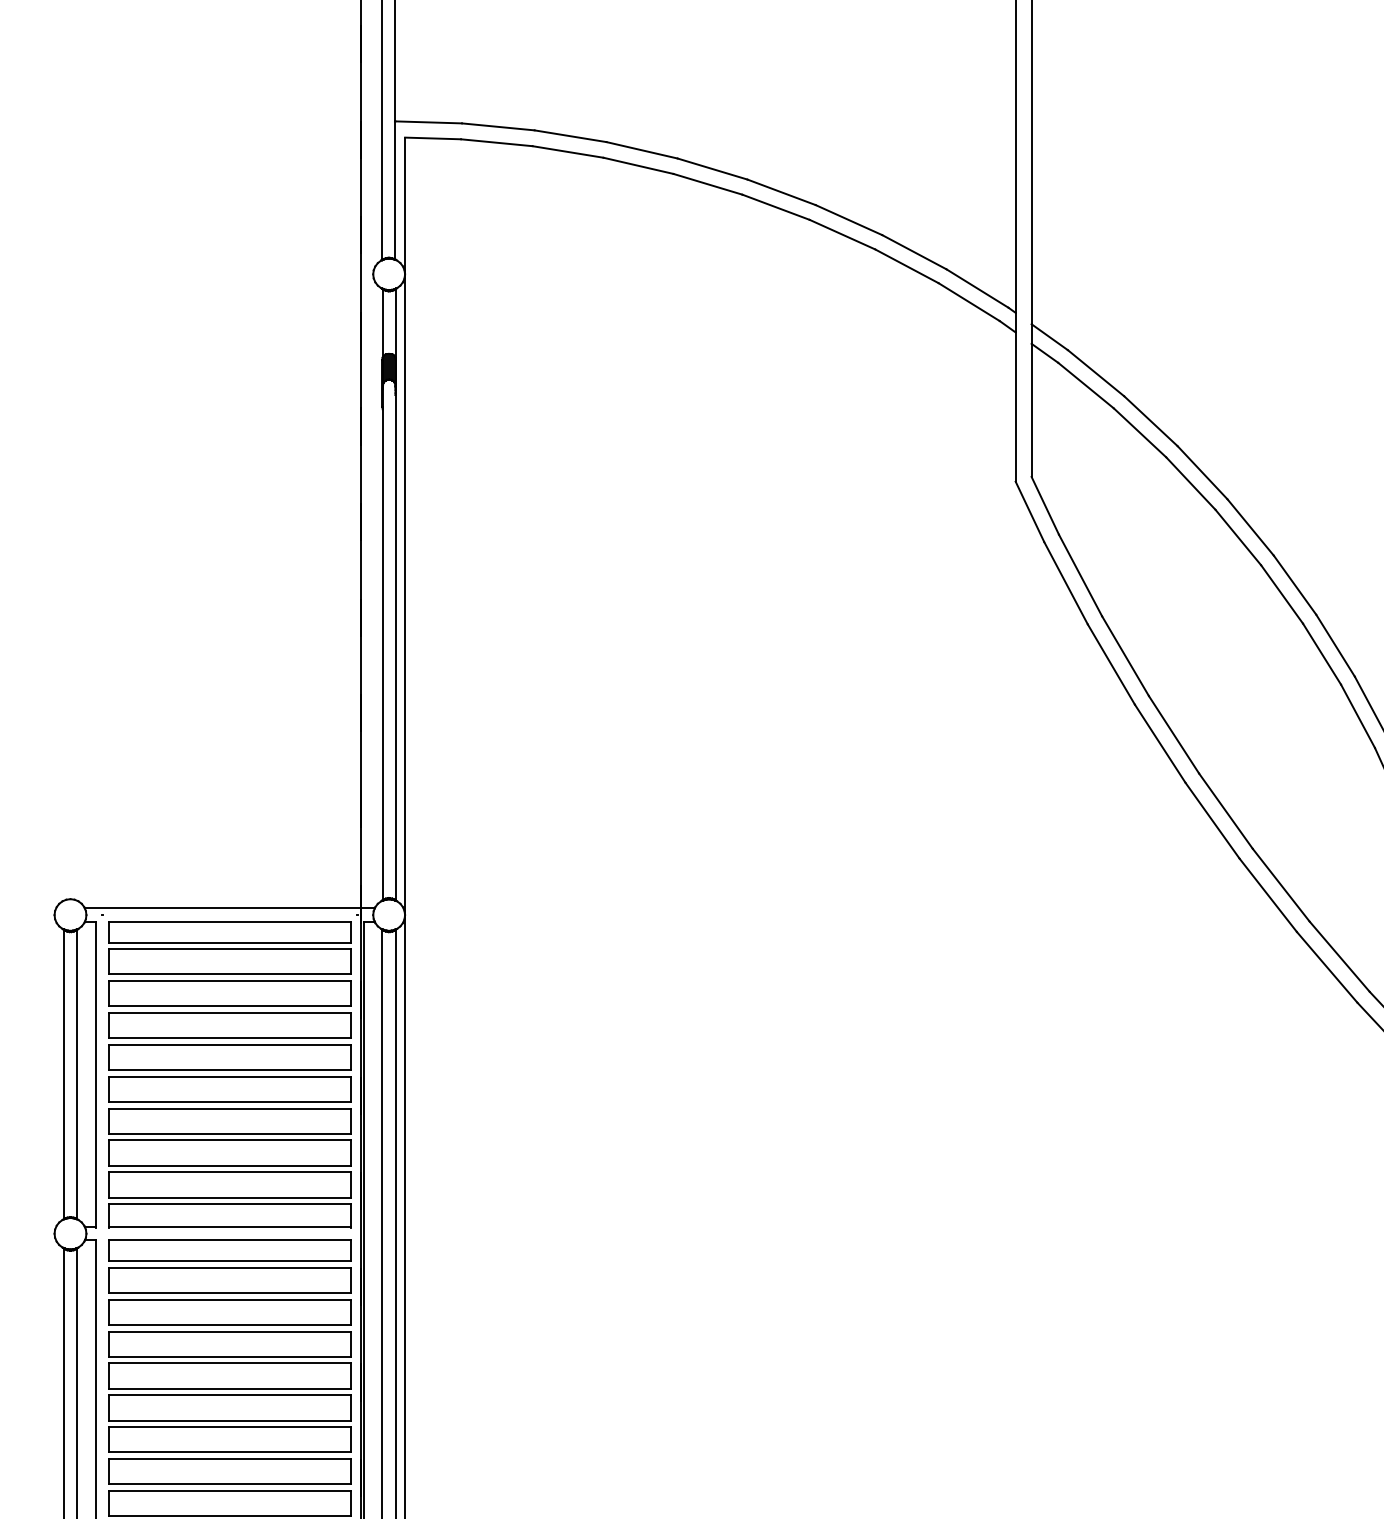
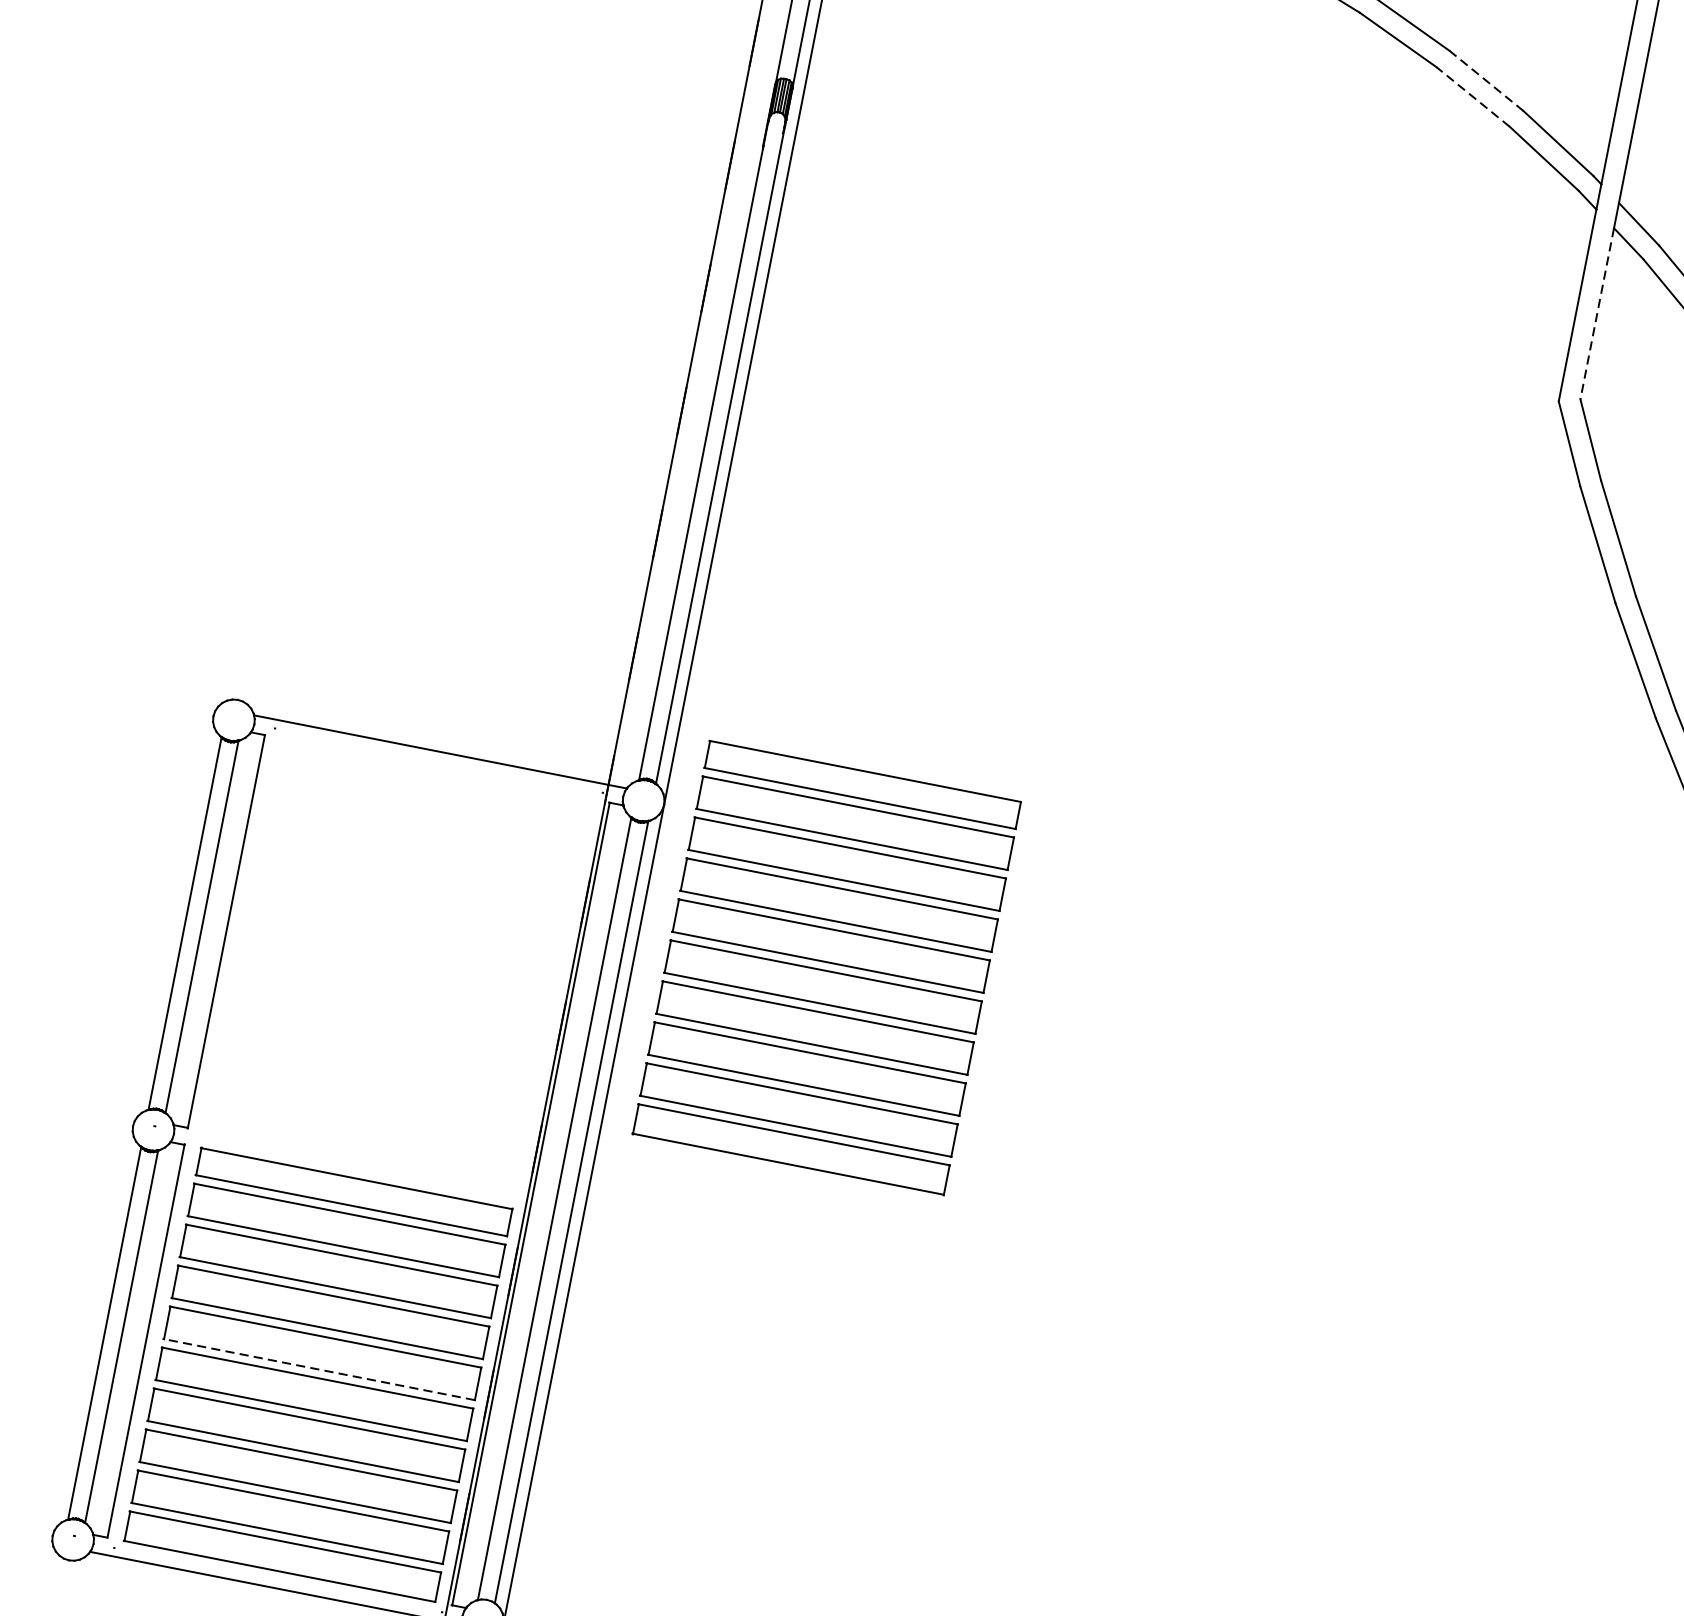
line: (914, 252) -> (1486, 81), solid -> dashed
line: (906, 266) -> (1472, 97), solid -> dashed
line: (1031, 410) -> (1597, 313), solid -> dashed
part: (229, 1074) -> (826, 968), moved
line: (229, 1388) -> (318, 1369), solid -> dashed

